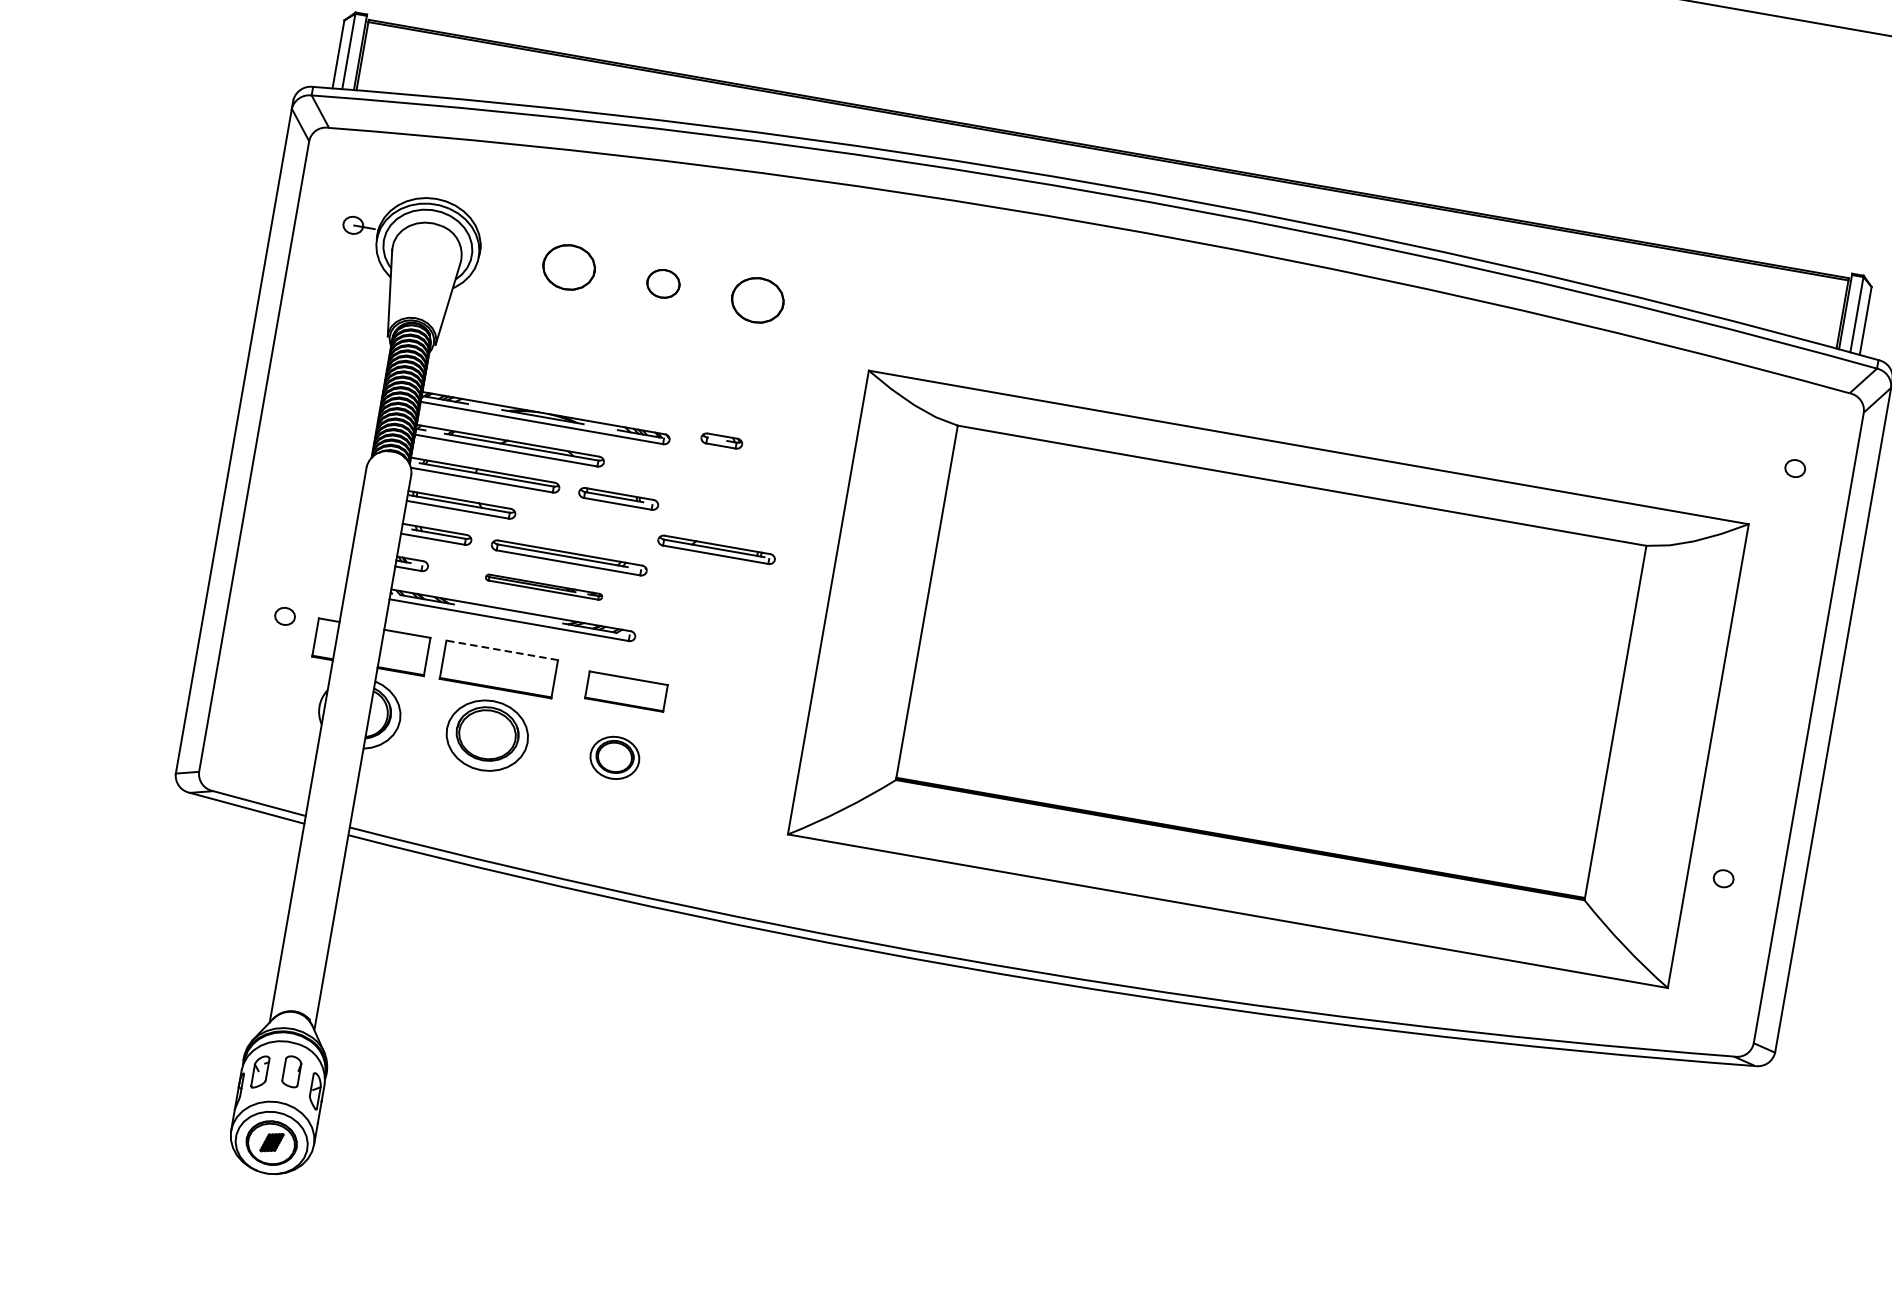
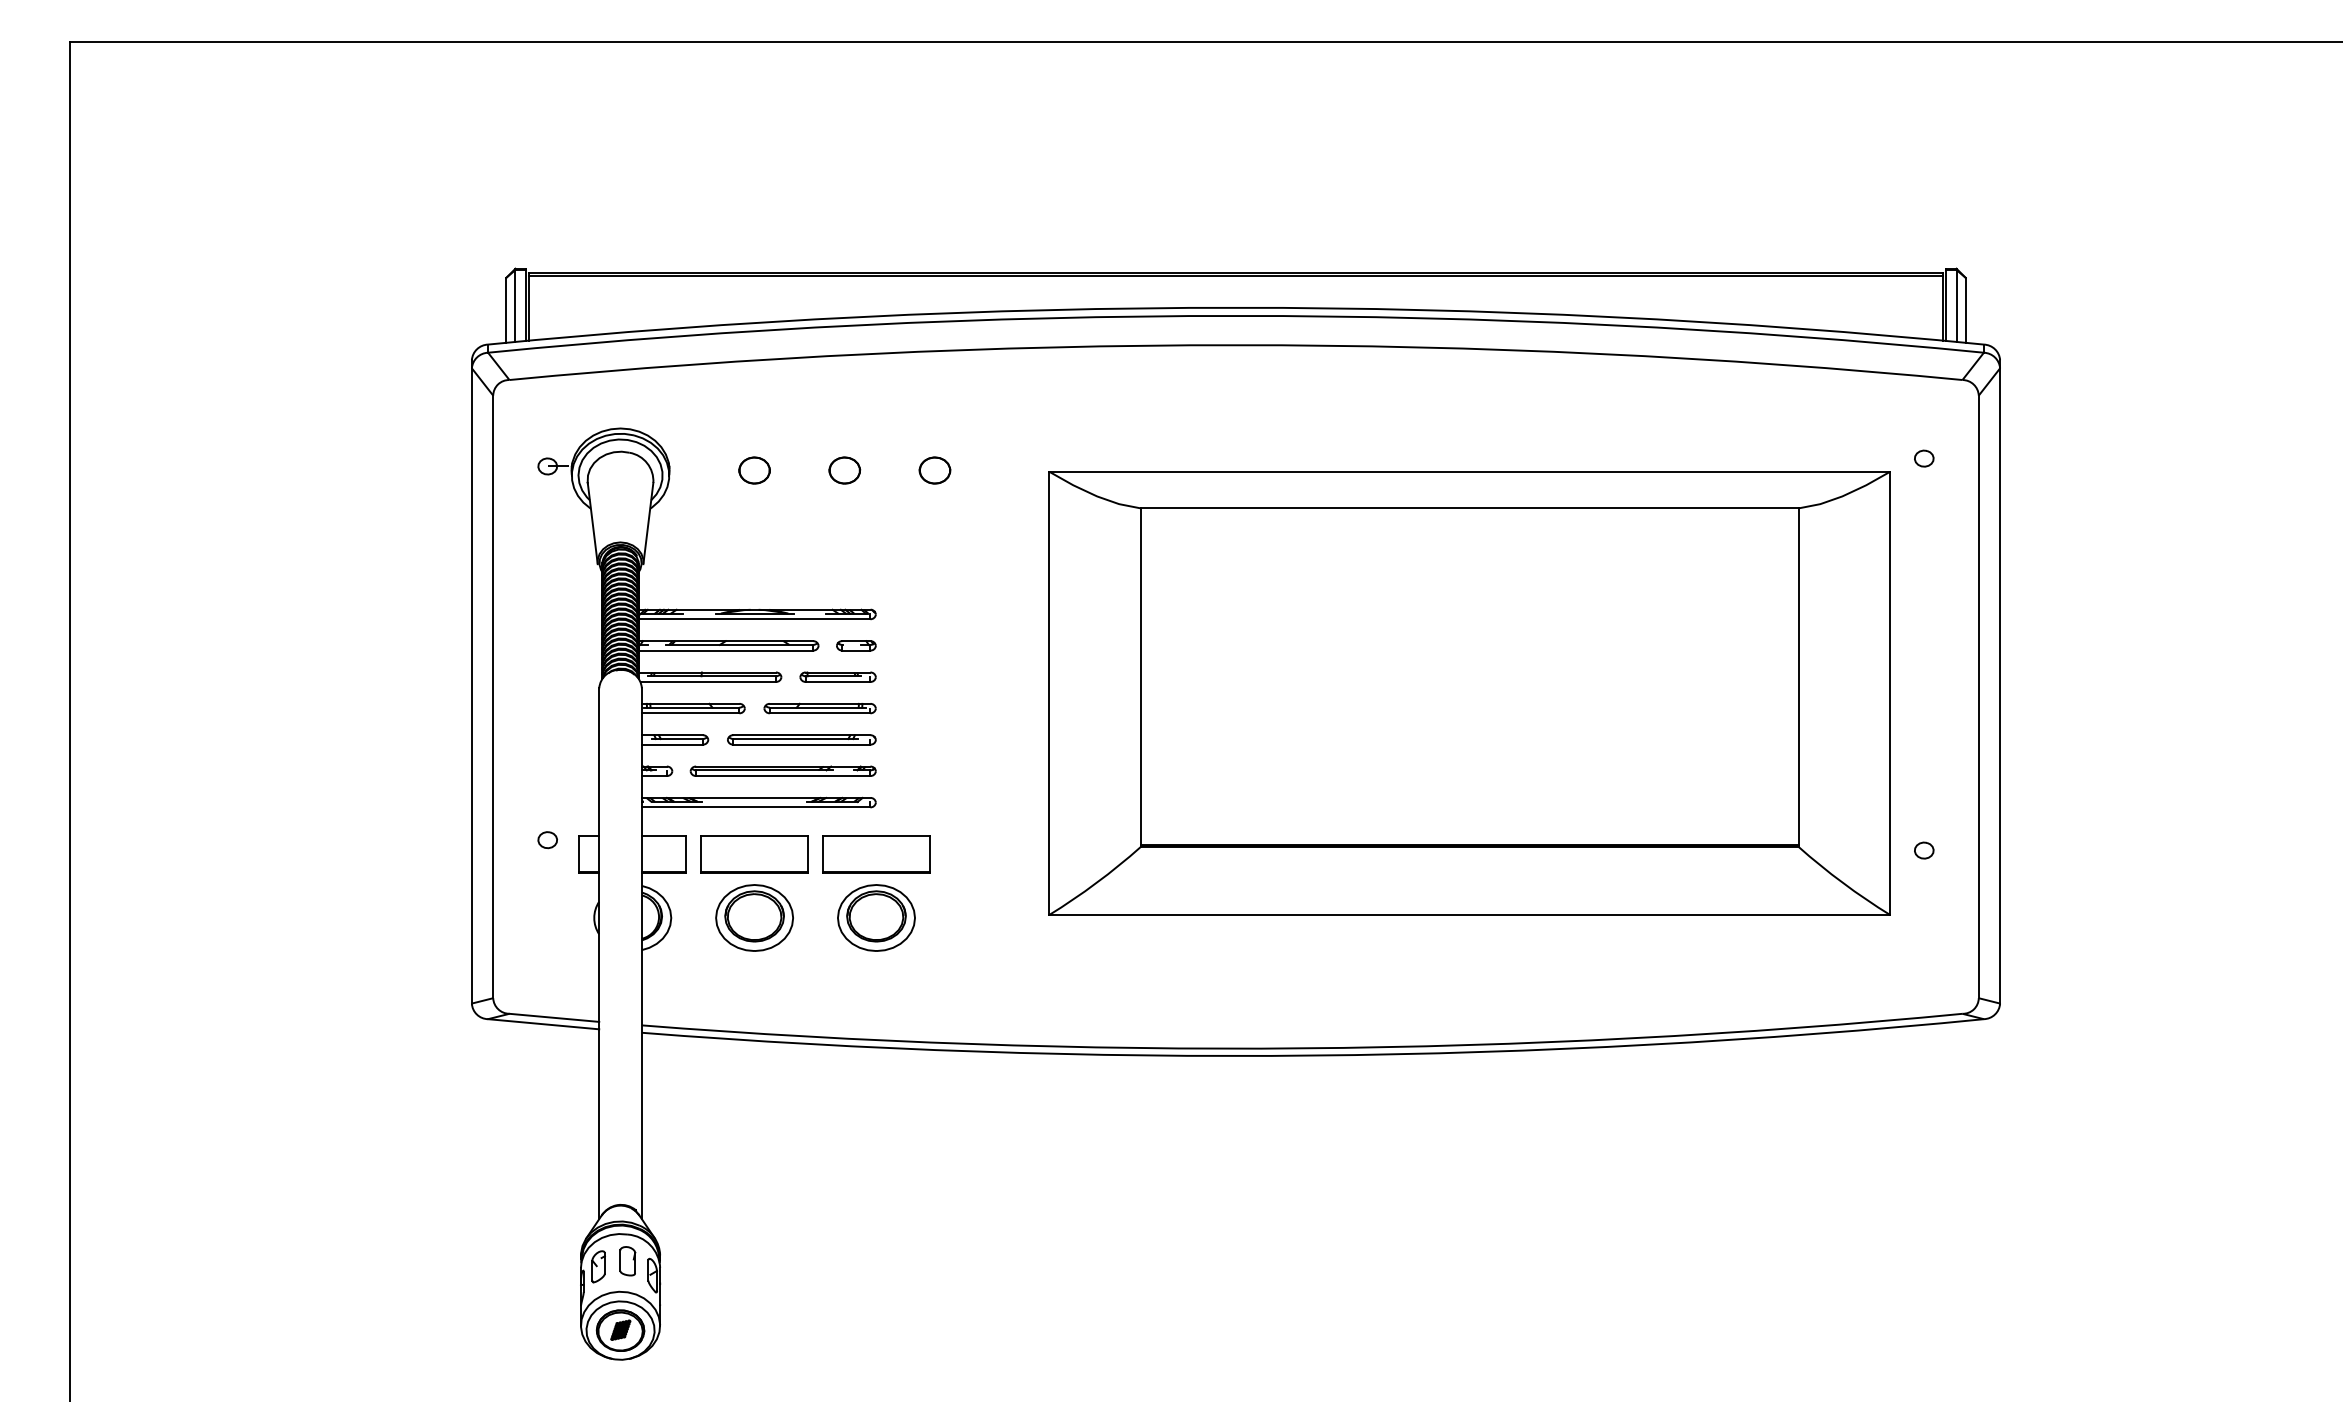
part: (568, 267) -> (754, 470), size x0.62
part: (757, 300) -> (934, 470), size x0.62
part: (722, 440) -> (856, 645), moved
part: (715, 549) -> (819, 708), moved
part: (543, 586) -> (782, 770), size x1.67
line: (502, 650) -> (754, 836), dashed -> solid
part: (1268, 679) -> (1469, 693), moved
part: (626, 691) -> (876, 854), size x1.43
part: (614, 757) -> (876, 917), size x1.67

